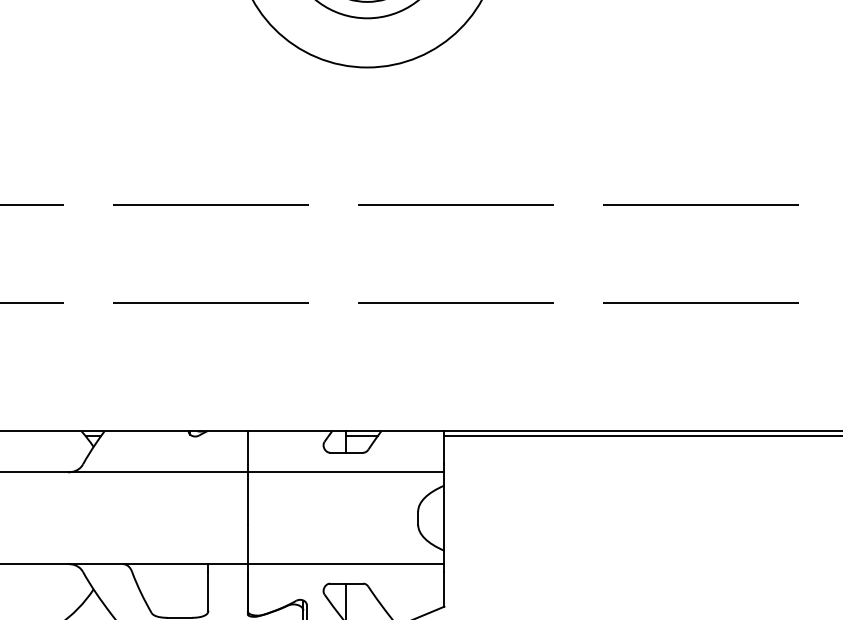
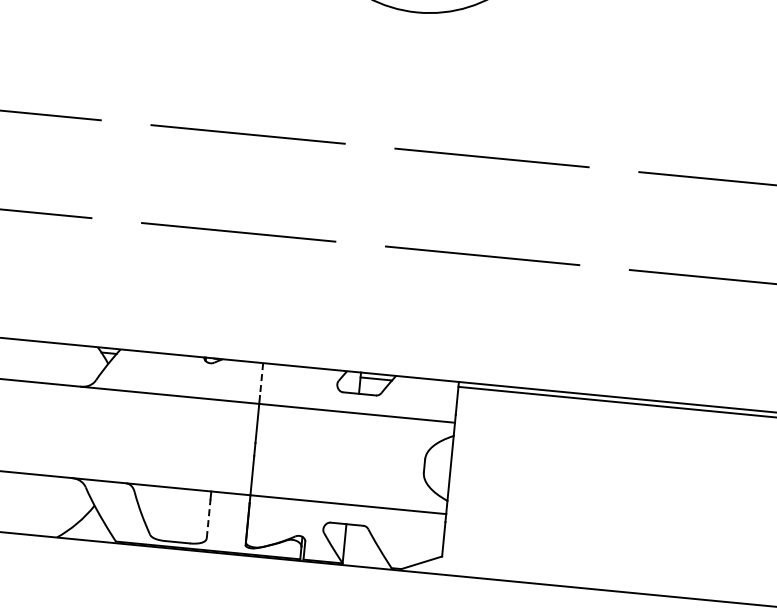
line: (247, 447) -> (261, 379), solid -> dashed
line: (208, 590) -> (208, 517), solid -> dashed

